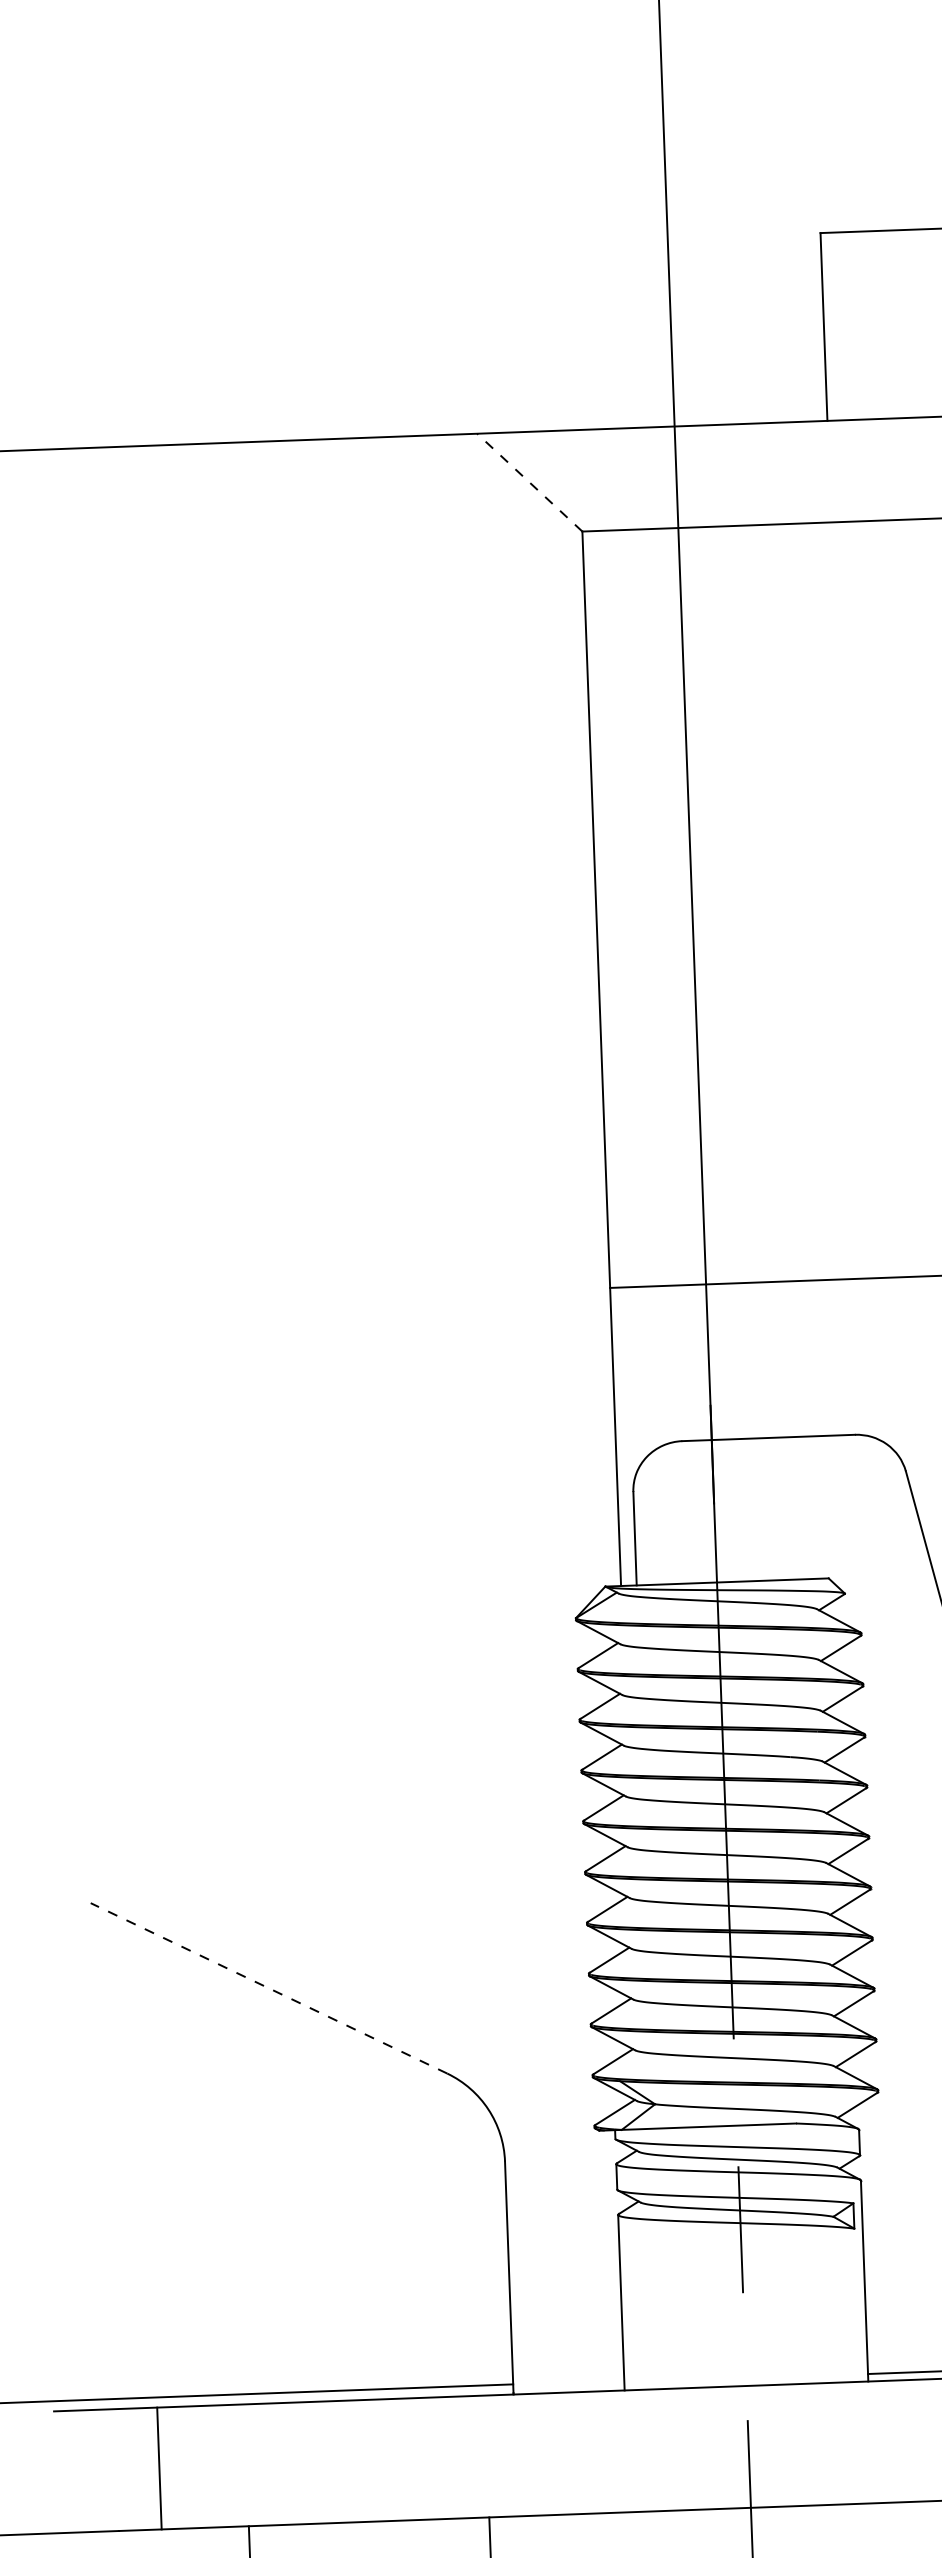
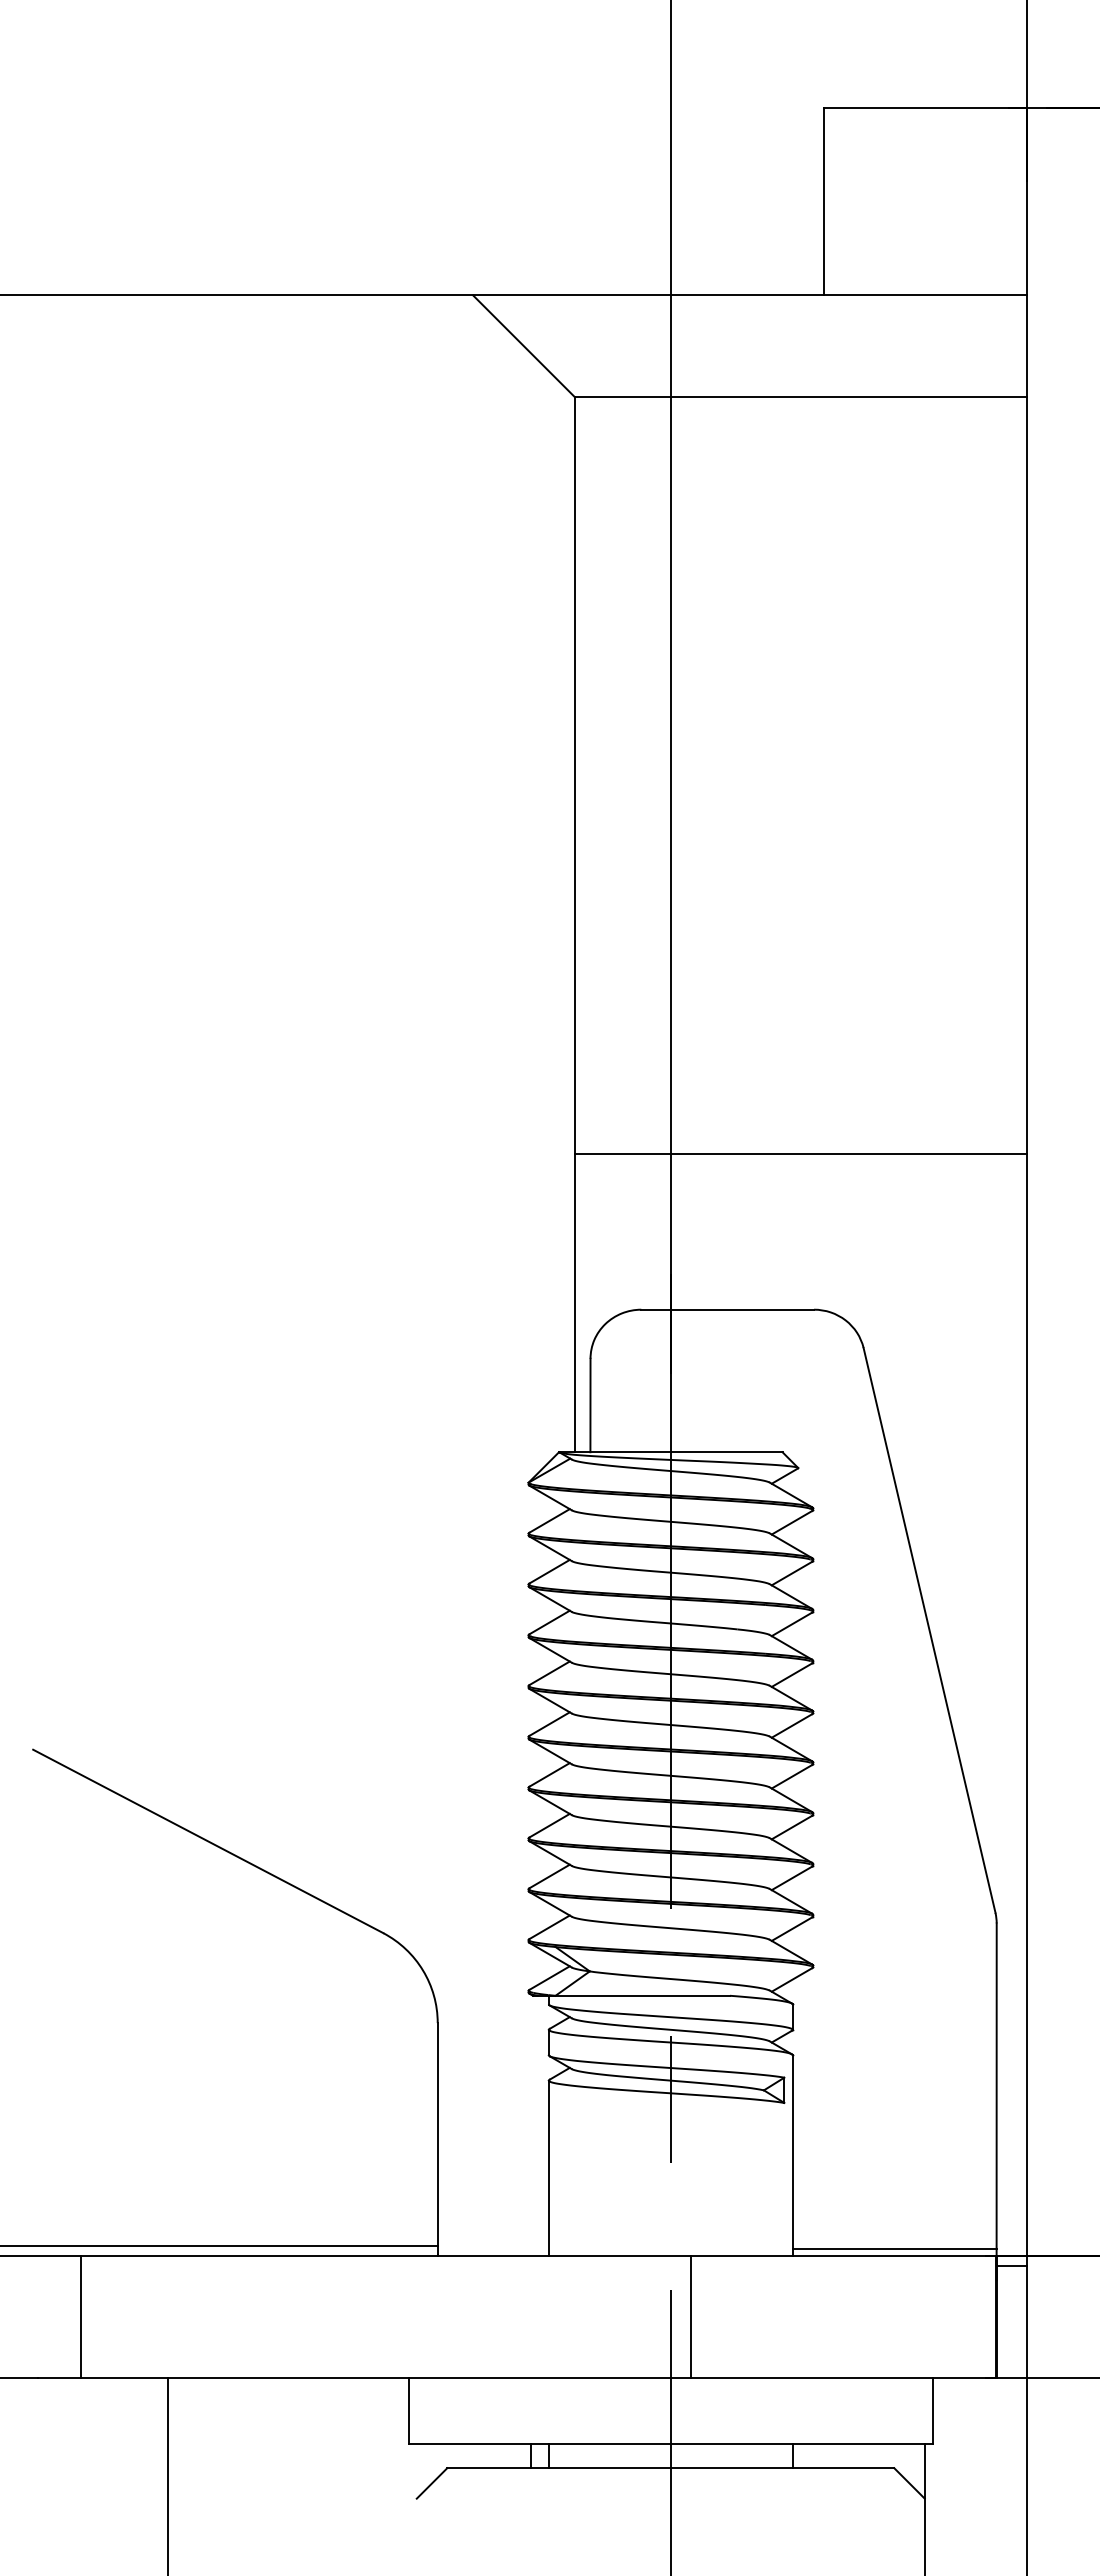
line: (529, 482) -> (523, 346), dashed -> solid
line: (269, 1988) -> (208, 1841), dashed -> solid
line: (768, 2446) -> (690, 2317), added

